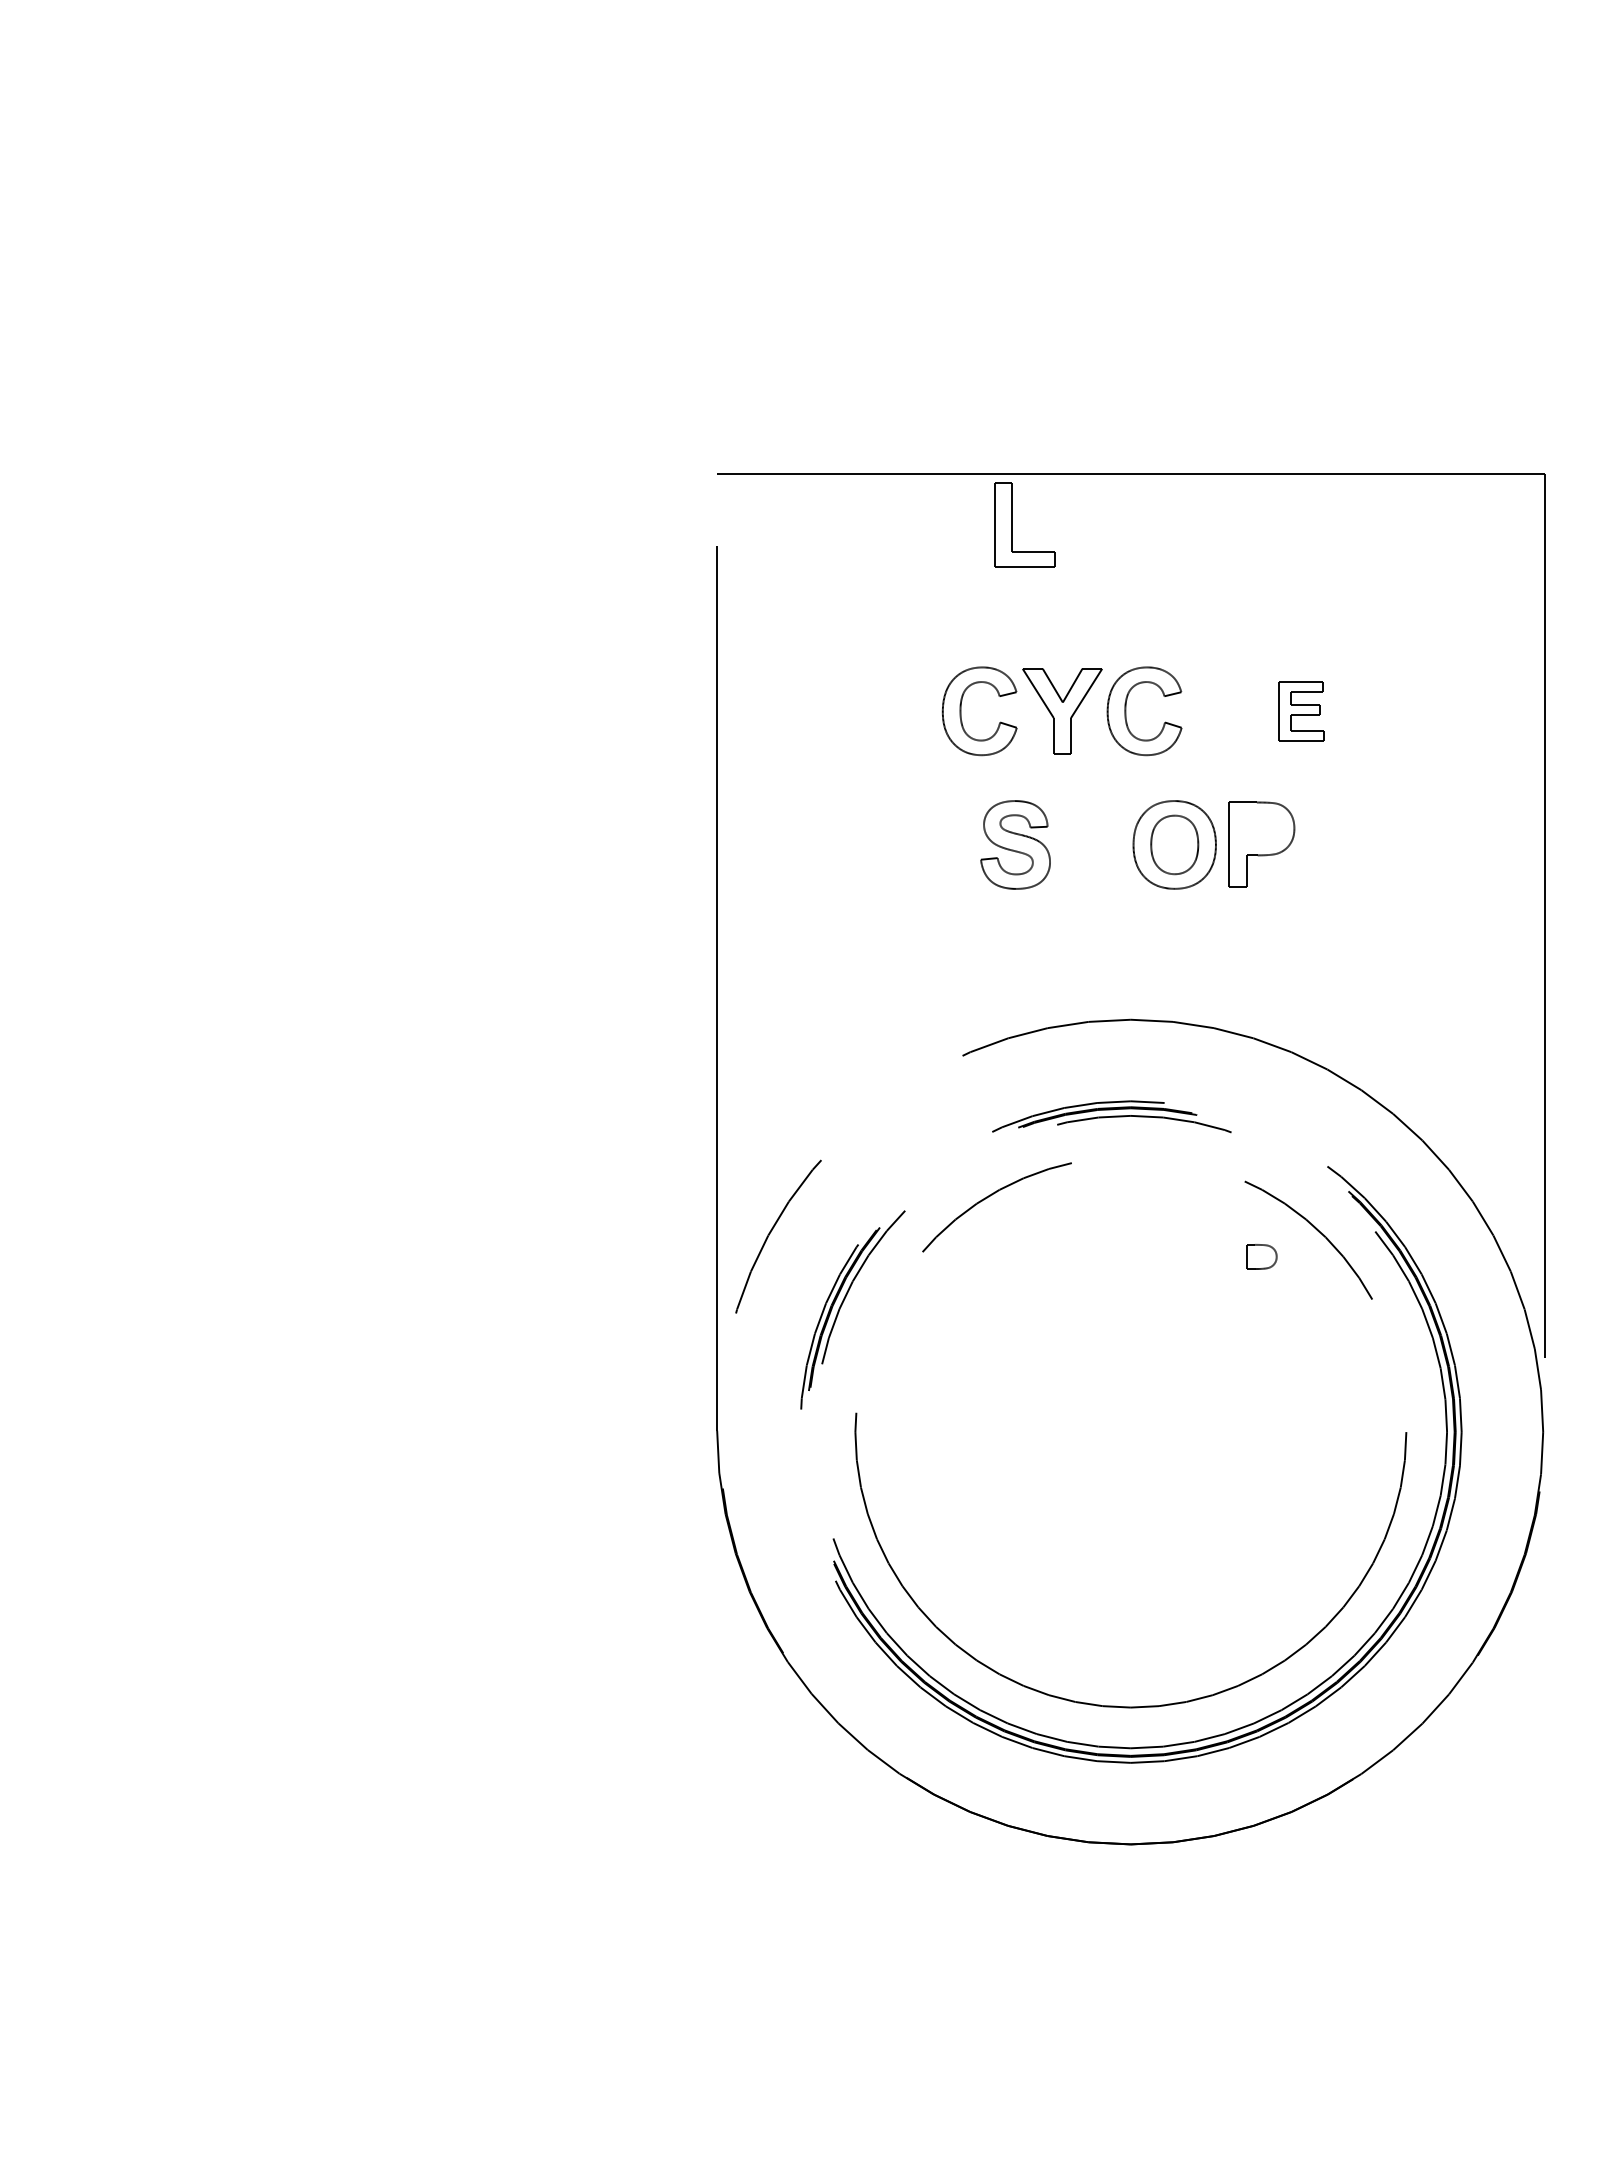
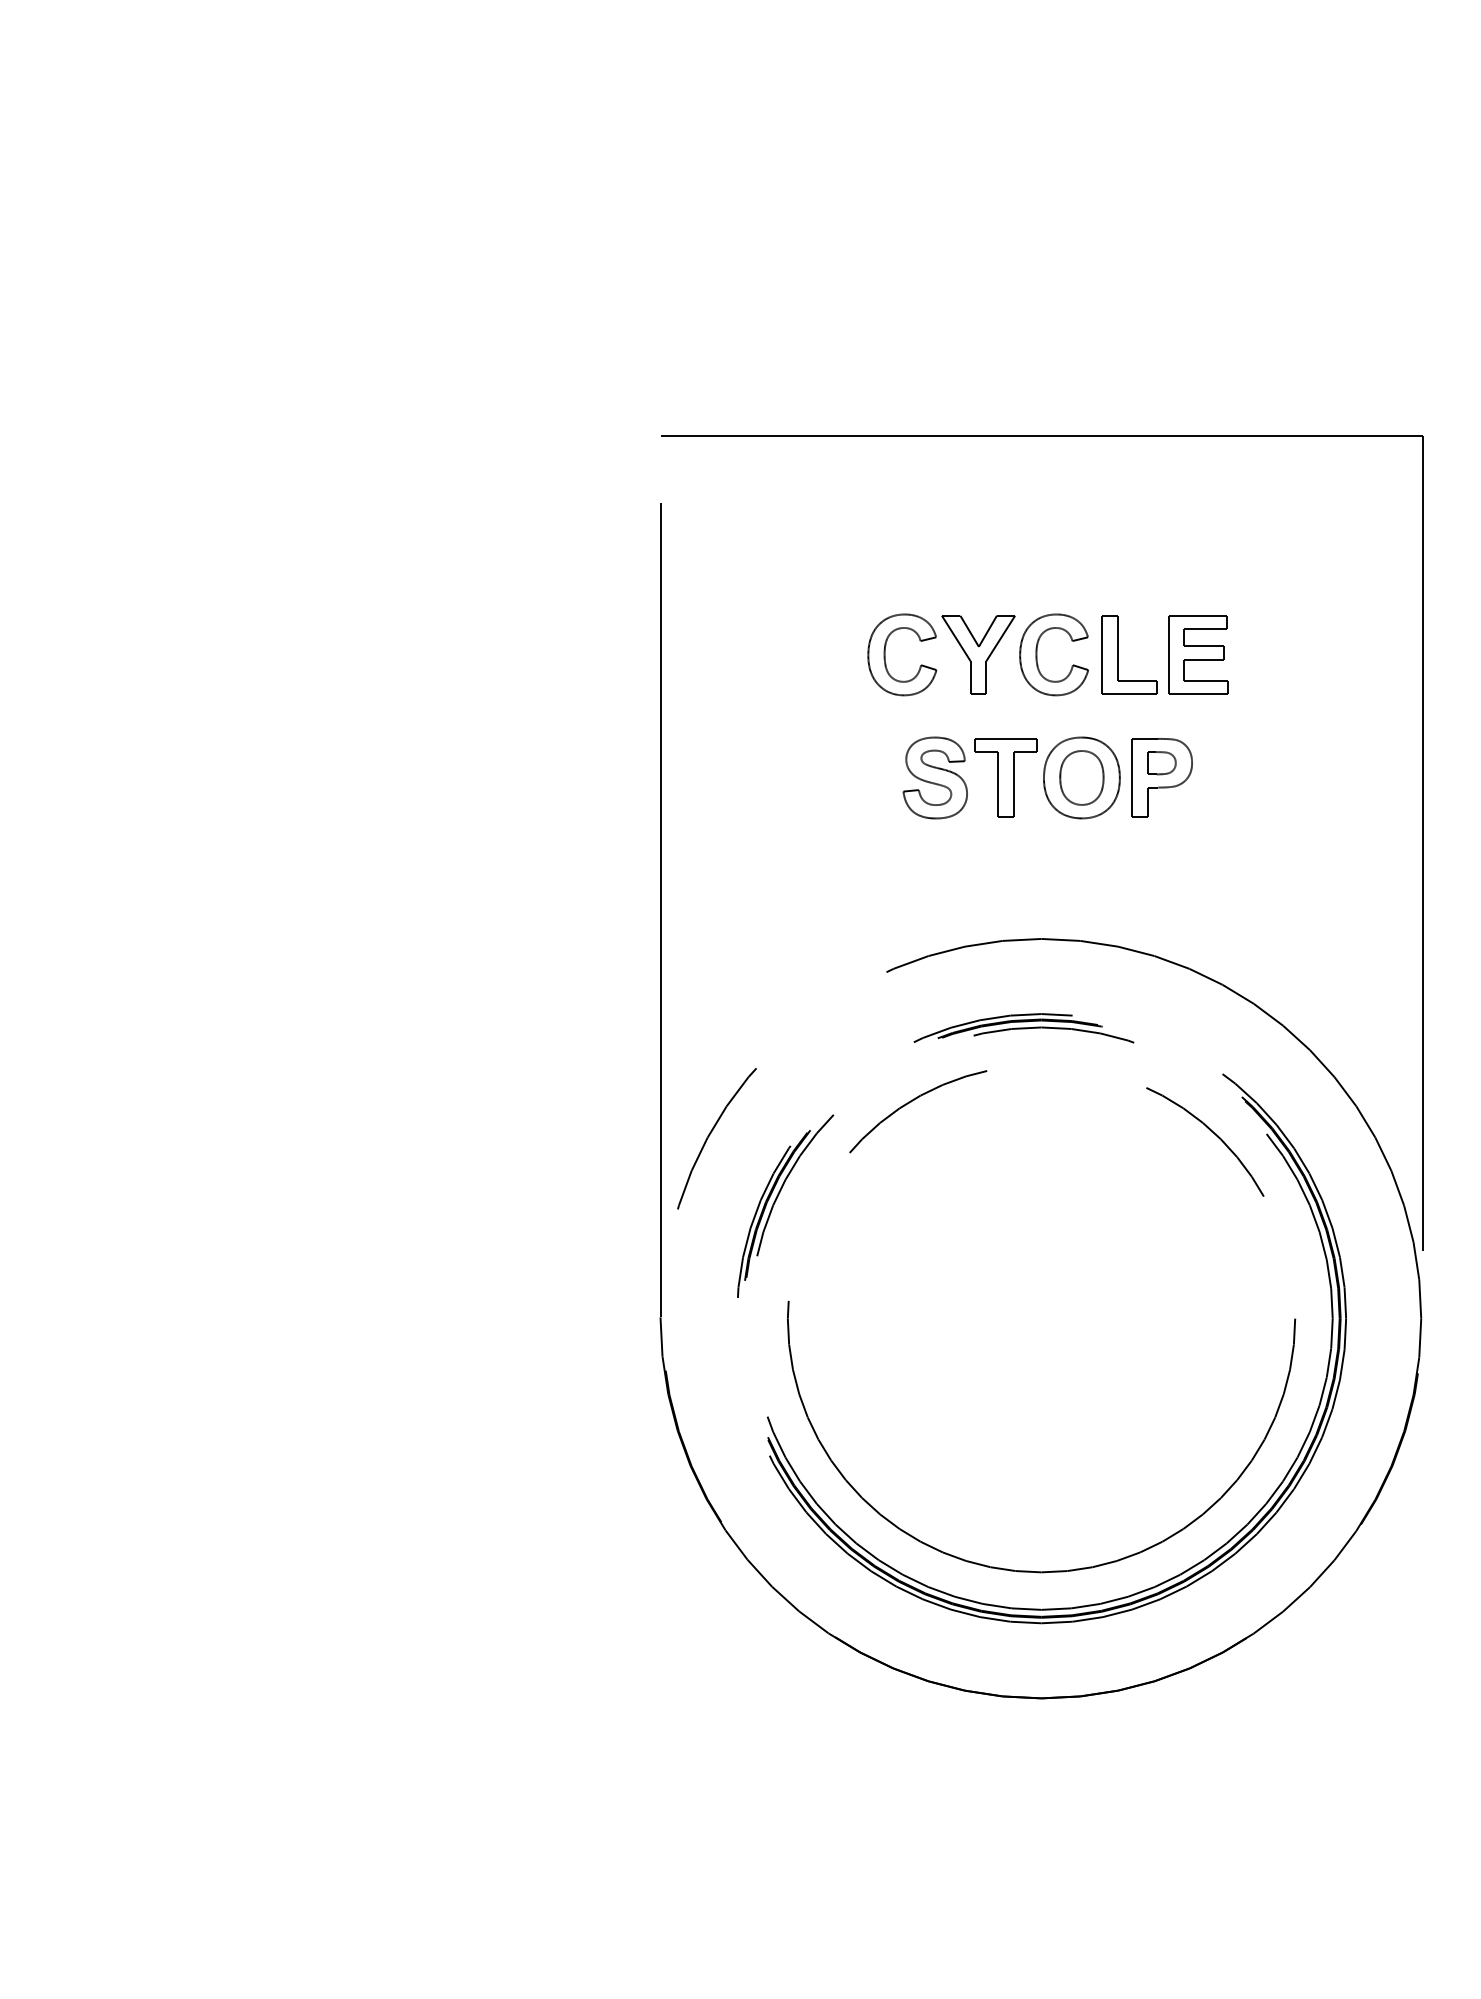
part: (1012, 524) -> (1118, 655), moved
part: (1300, 711) -> (1197, 655), size x1.43
part: (1091, 844) -> (1005, 777), added
part: (1261, 1256) -> (1161, 762), moved

